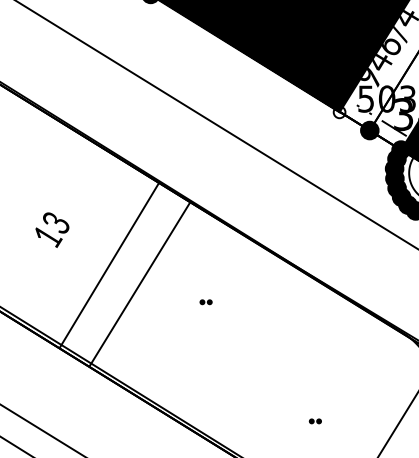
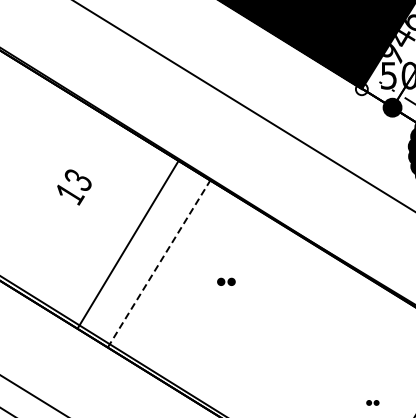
text: (52, 229) -> (74, 186), moved
line: (139, 284) -> (158, 263), solid -> dashed
part: (205, 302) -> (225, 282), size x1.4
part: (314, 421) -> (371, 403), moved

